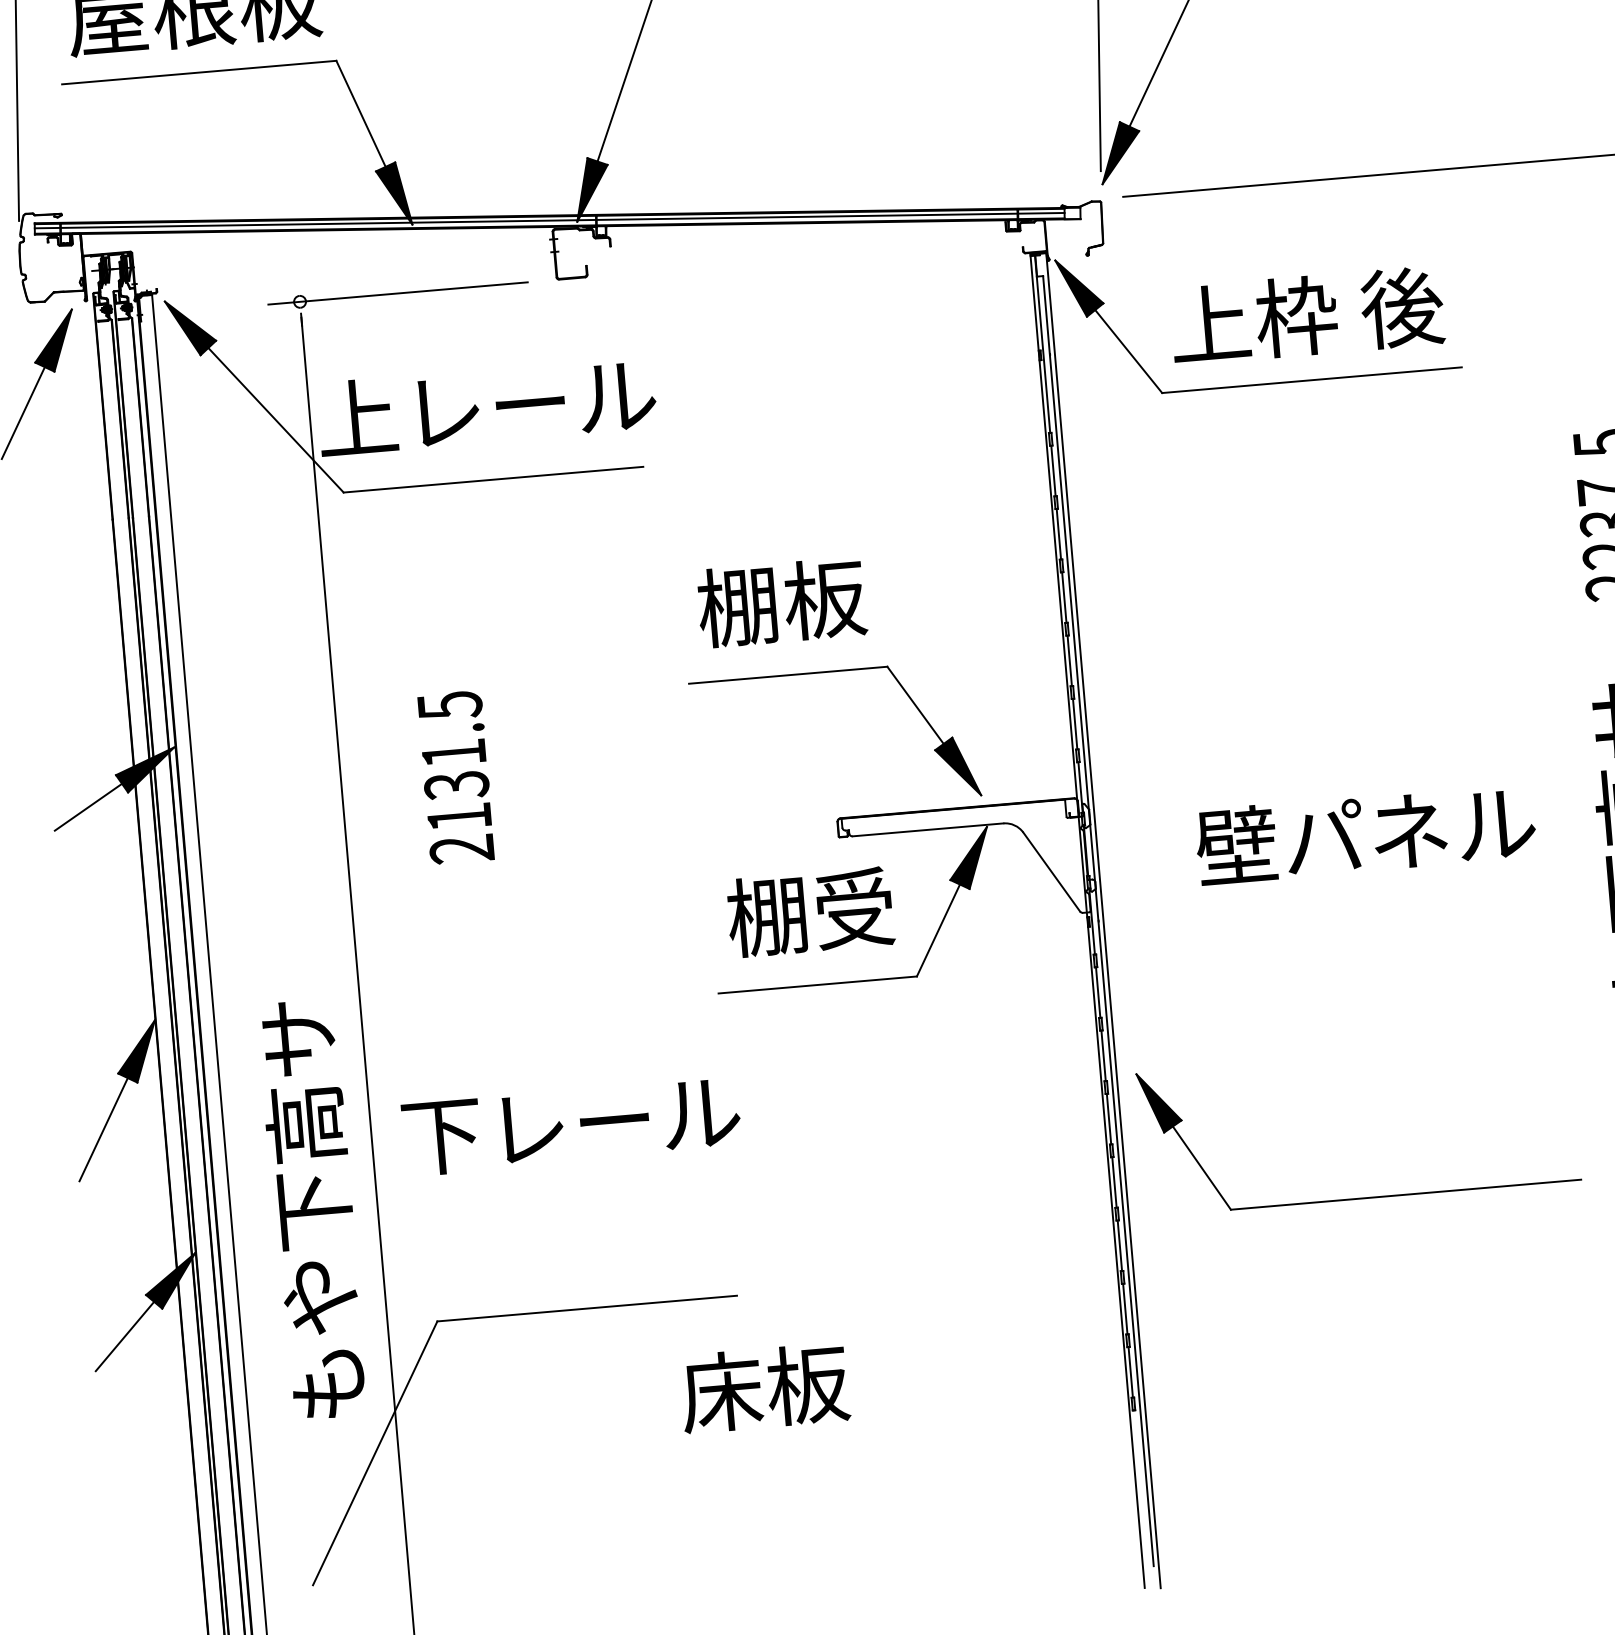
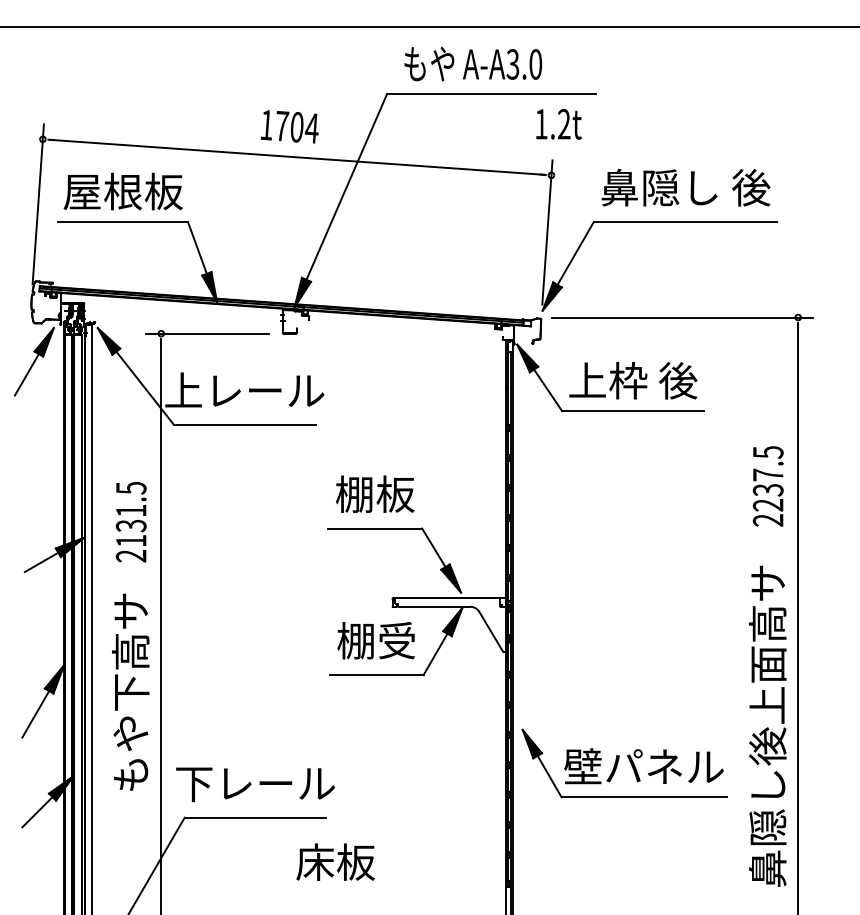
text: (454, 778) -> (130, 522), moved
text: (1364, 834) -> (643, 766), moved
text: (571, 1126) -> (255, 784), moved
text: (312, 1208) -> (130, 691), moved

